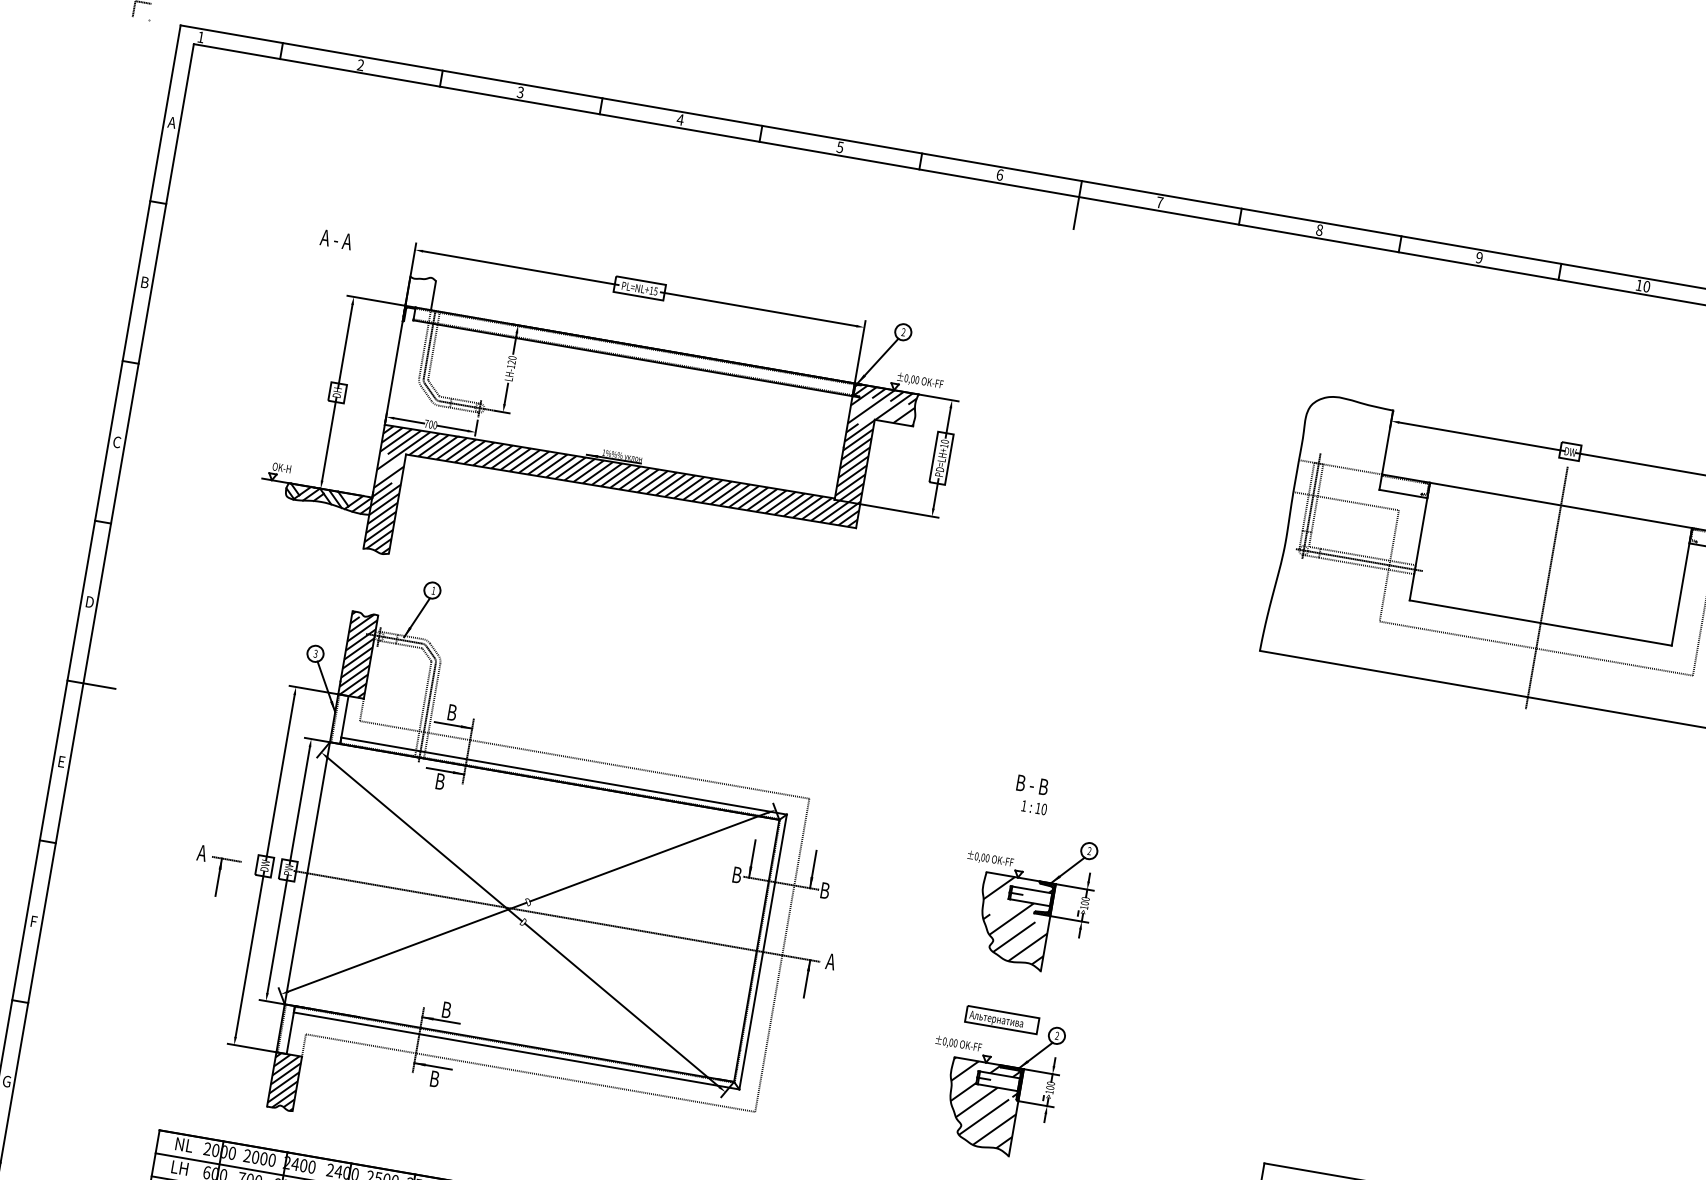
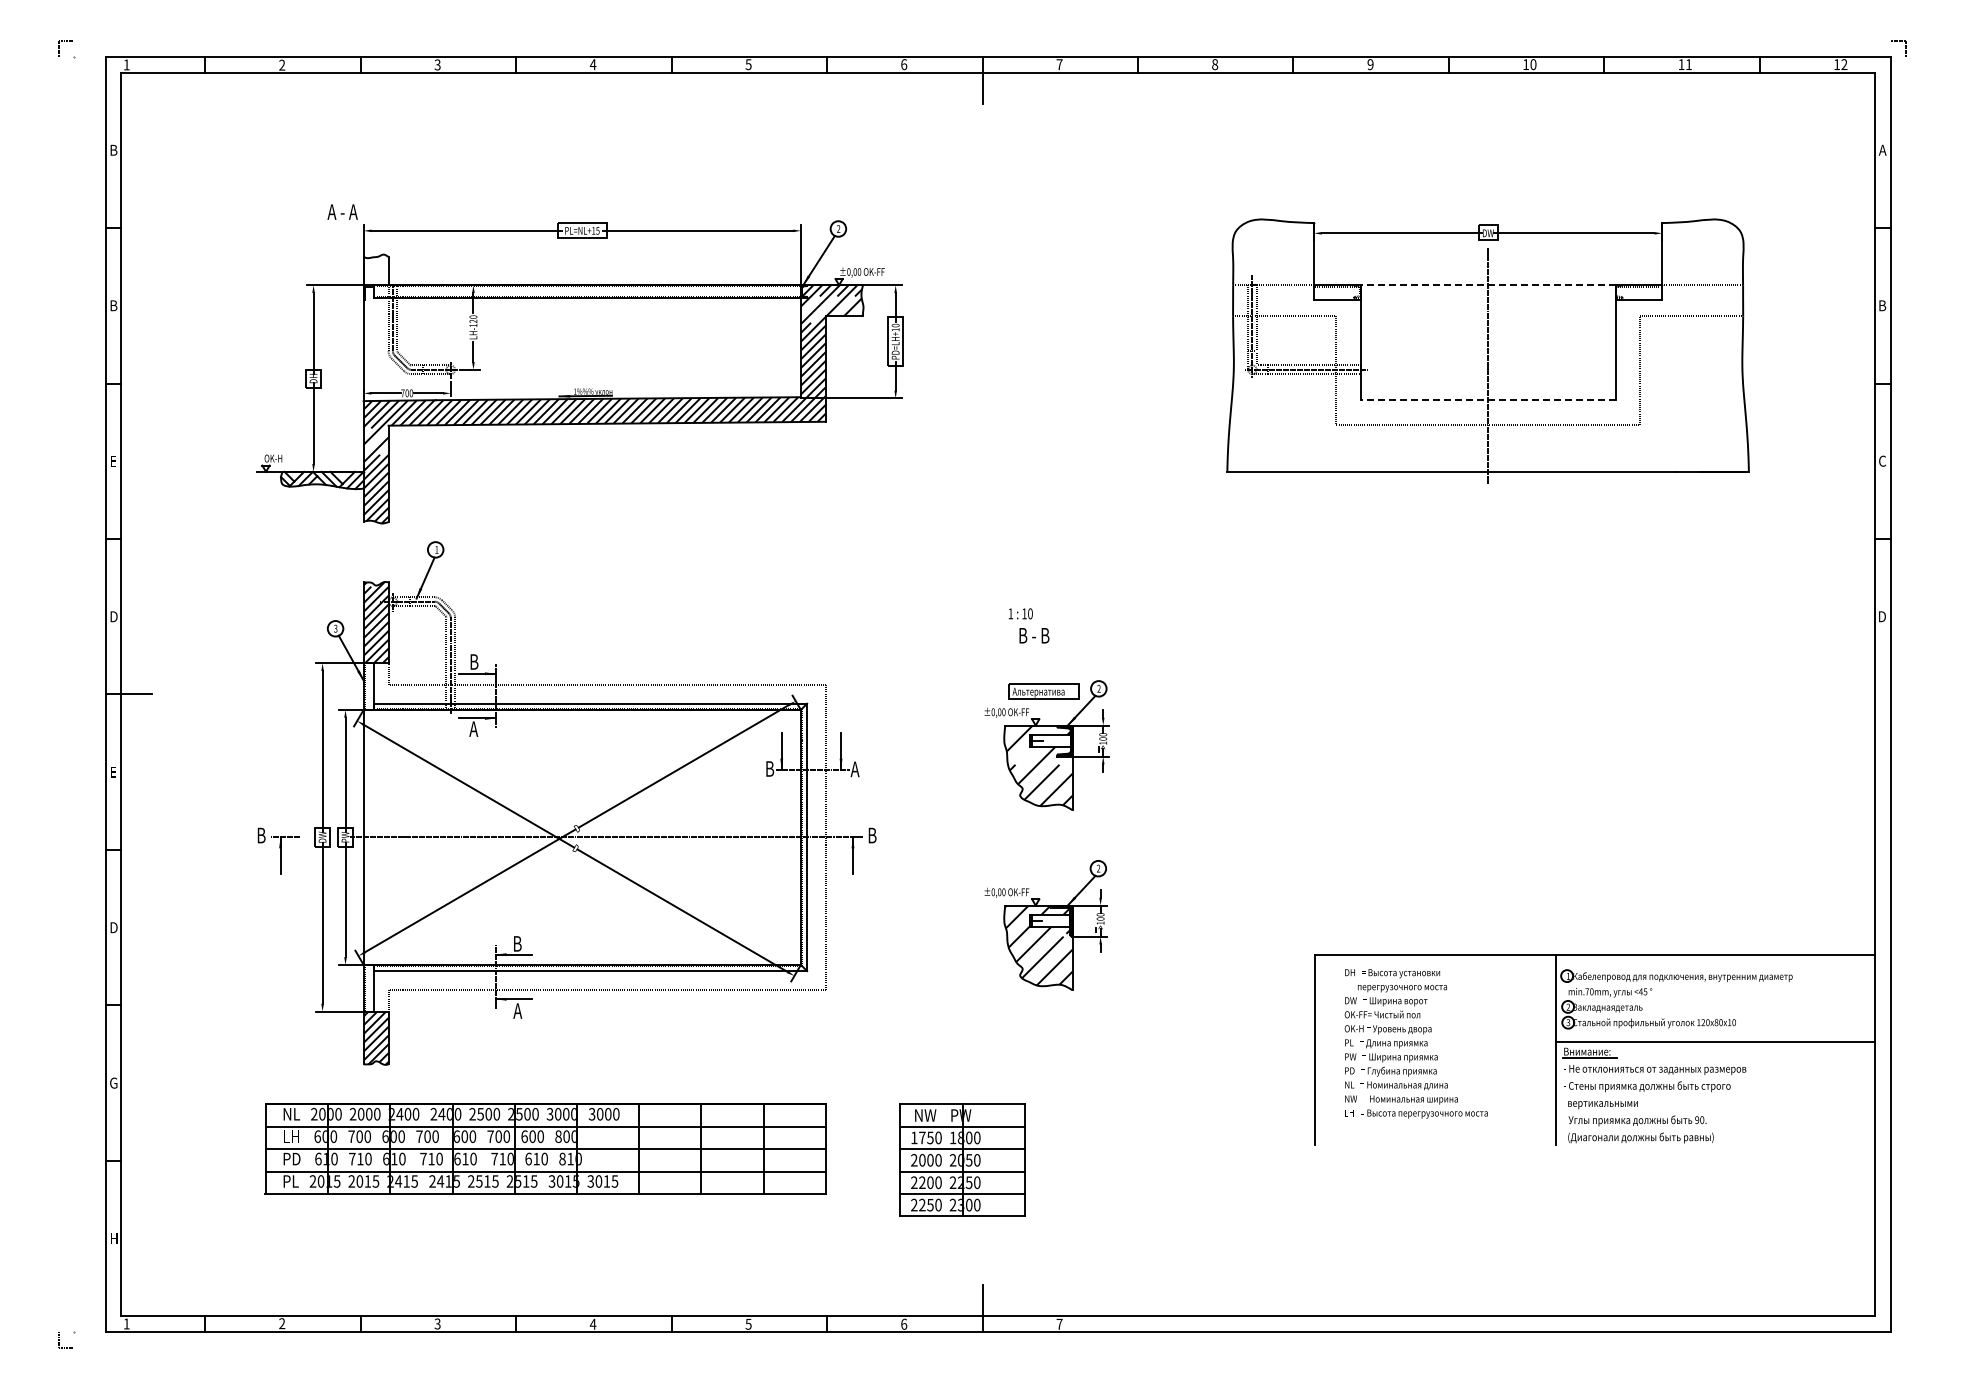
text: (172, 121) -> (113, 149), A -> B
text: (336, 239) -> (342, 211), moved
text: (117, 441) -> (113, 460), C -> E
line: (1560, 505) -> (1487, 285), solid -> dashed
line: (1540, 622) -> (1487, 399), solid -> dashed
text: (439, 780) -> (473, 728), B -> A
text: (1034, 807) -> (1020, 613), moved
text: (201, 853) -> (260, 835), A -> B
text: (823, 890) -> (854, 769), B -> A
text: (34, 921) -> (113, 927), F -> D
text: (830, 961) -> (872, 835), A -> B
part: (1001, 1019) -> (1043, 691), moved
text: (434, 1078) -> (517, 1010), B -> A

